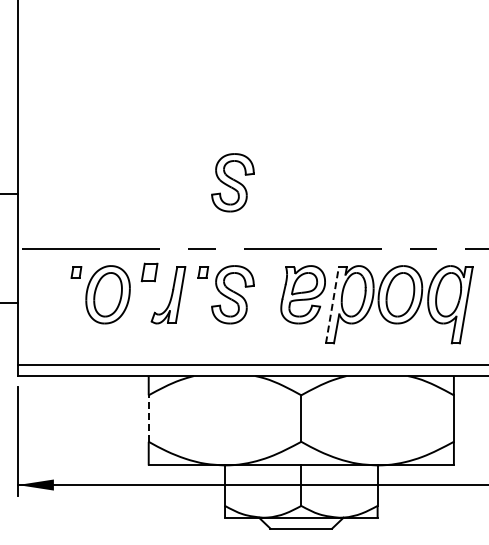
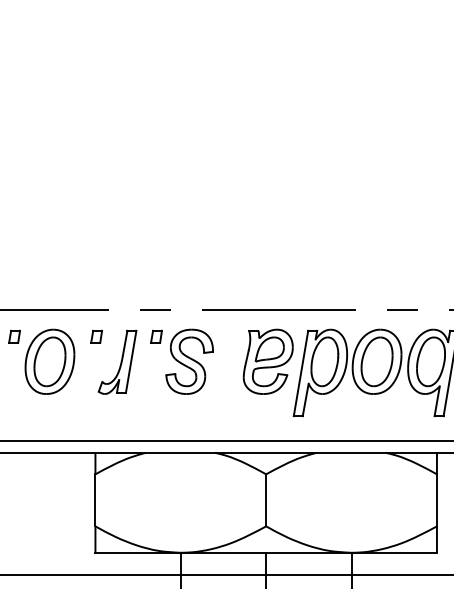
part: (232, 182) -> (189, 236), removed
part: (149, 272) -> (96, 336), size x0.62
line: (332, 305) -> (301, 373), dashed -> solid
line: (148, 418) -> (95, 500), dashed -> solid

